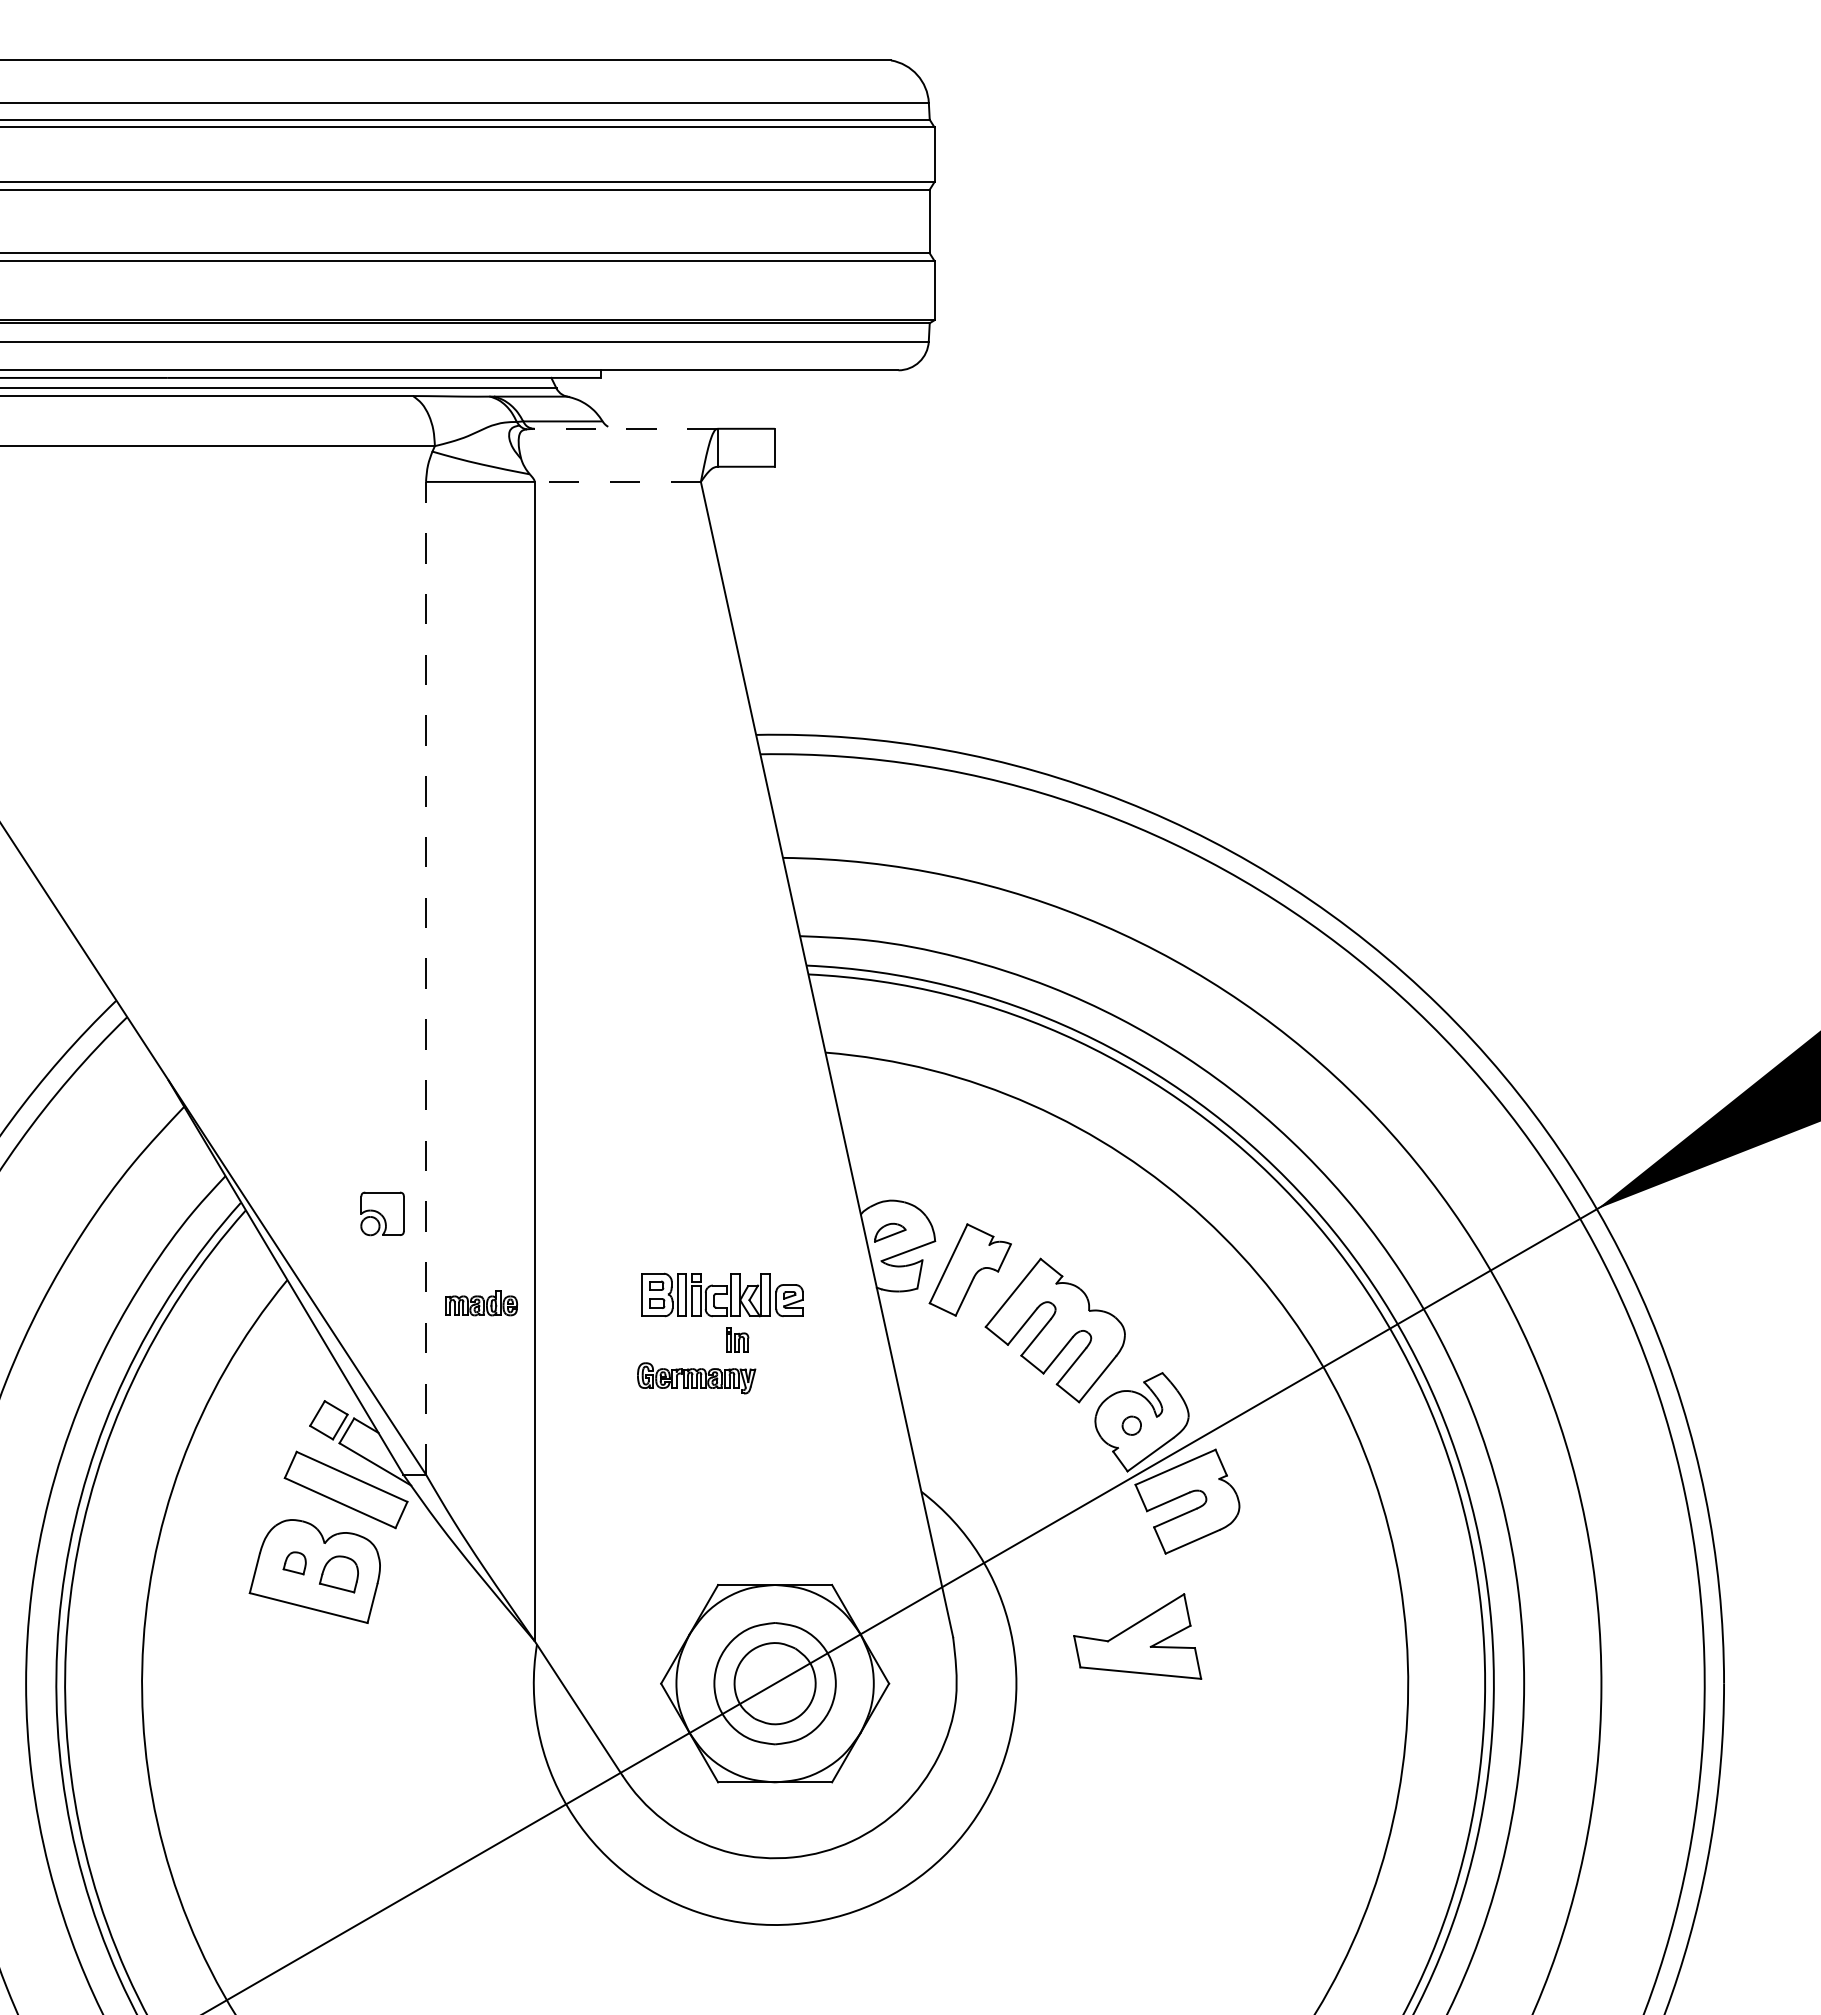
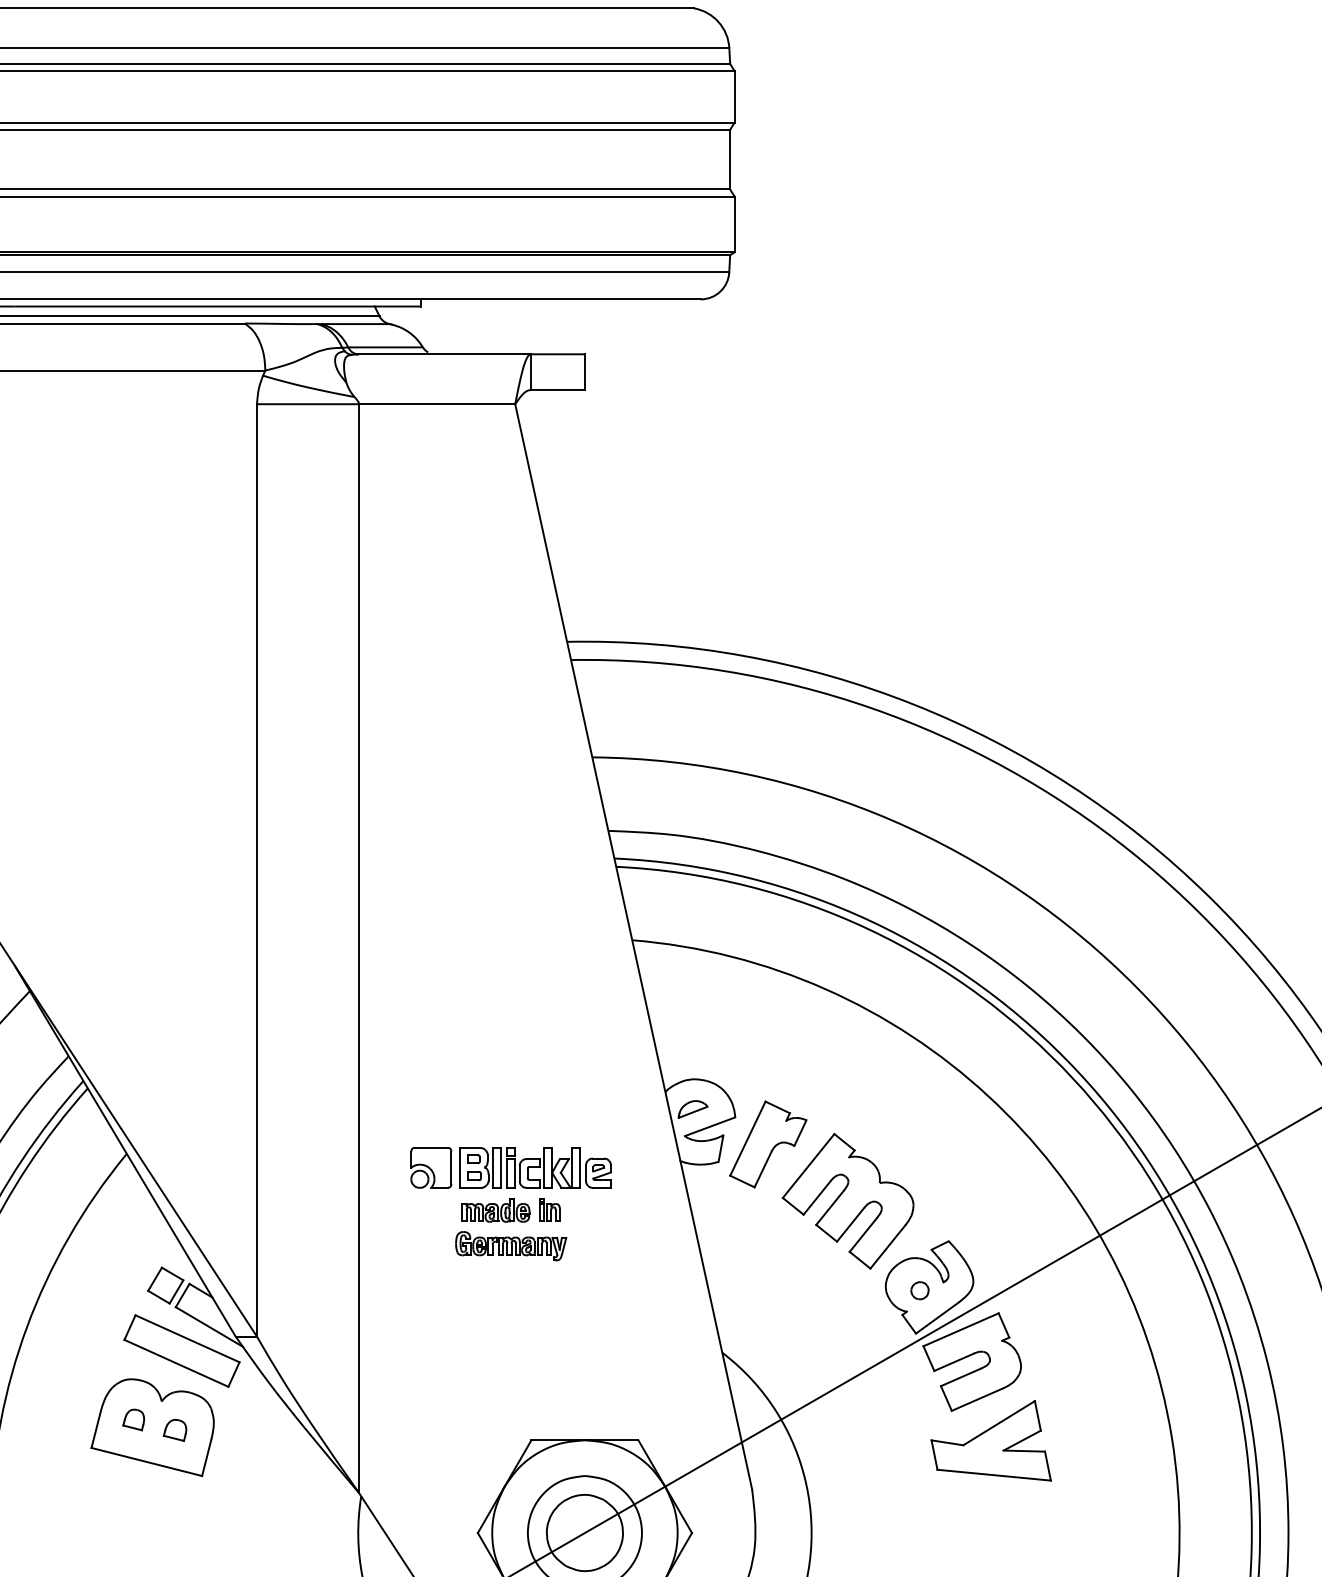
line: (625, 428) -> (444, 354), dashed -> solid
line: (617, 481) -> (436, 403), dashed -> solid
line: (426, 977) -> (257, 869), dashed -> solid
part: (382, 1213) -> (431, 1167), moved
part: (481, 1303) -> (496, 1210), moved
part: (338, 1574) -> (174, 1430), size x0.62
part: (1137, 1636) -> (991, 1440), moved

